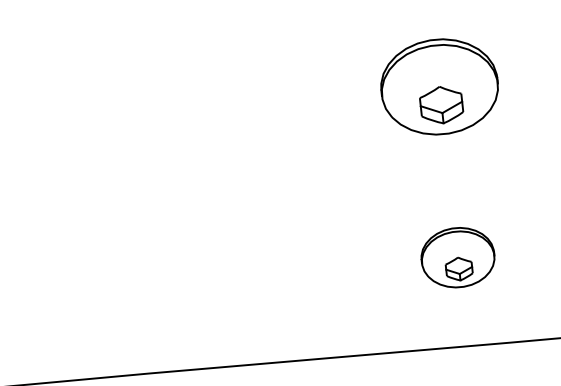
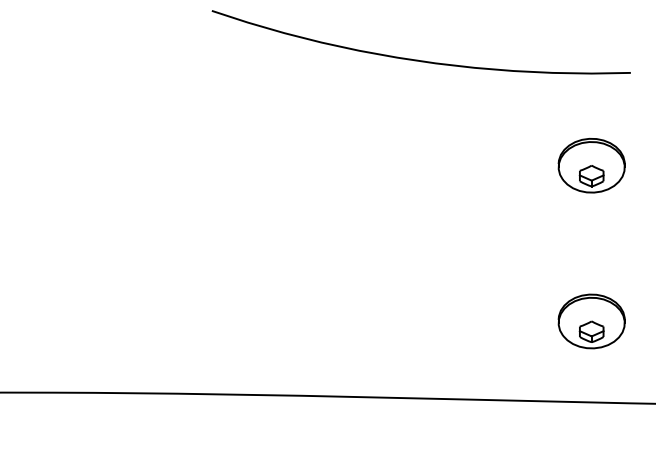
part: (439, 86) -> (591, 165), size x0.62

